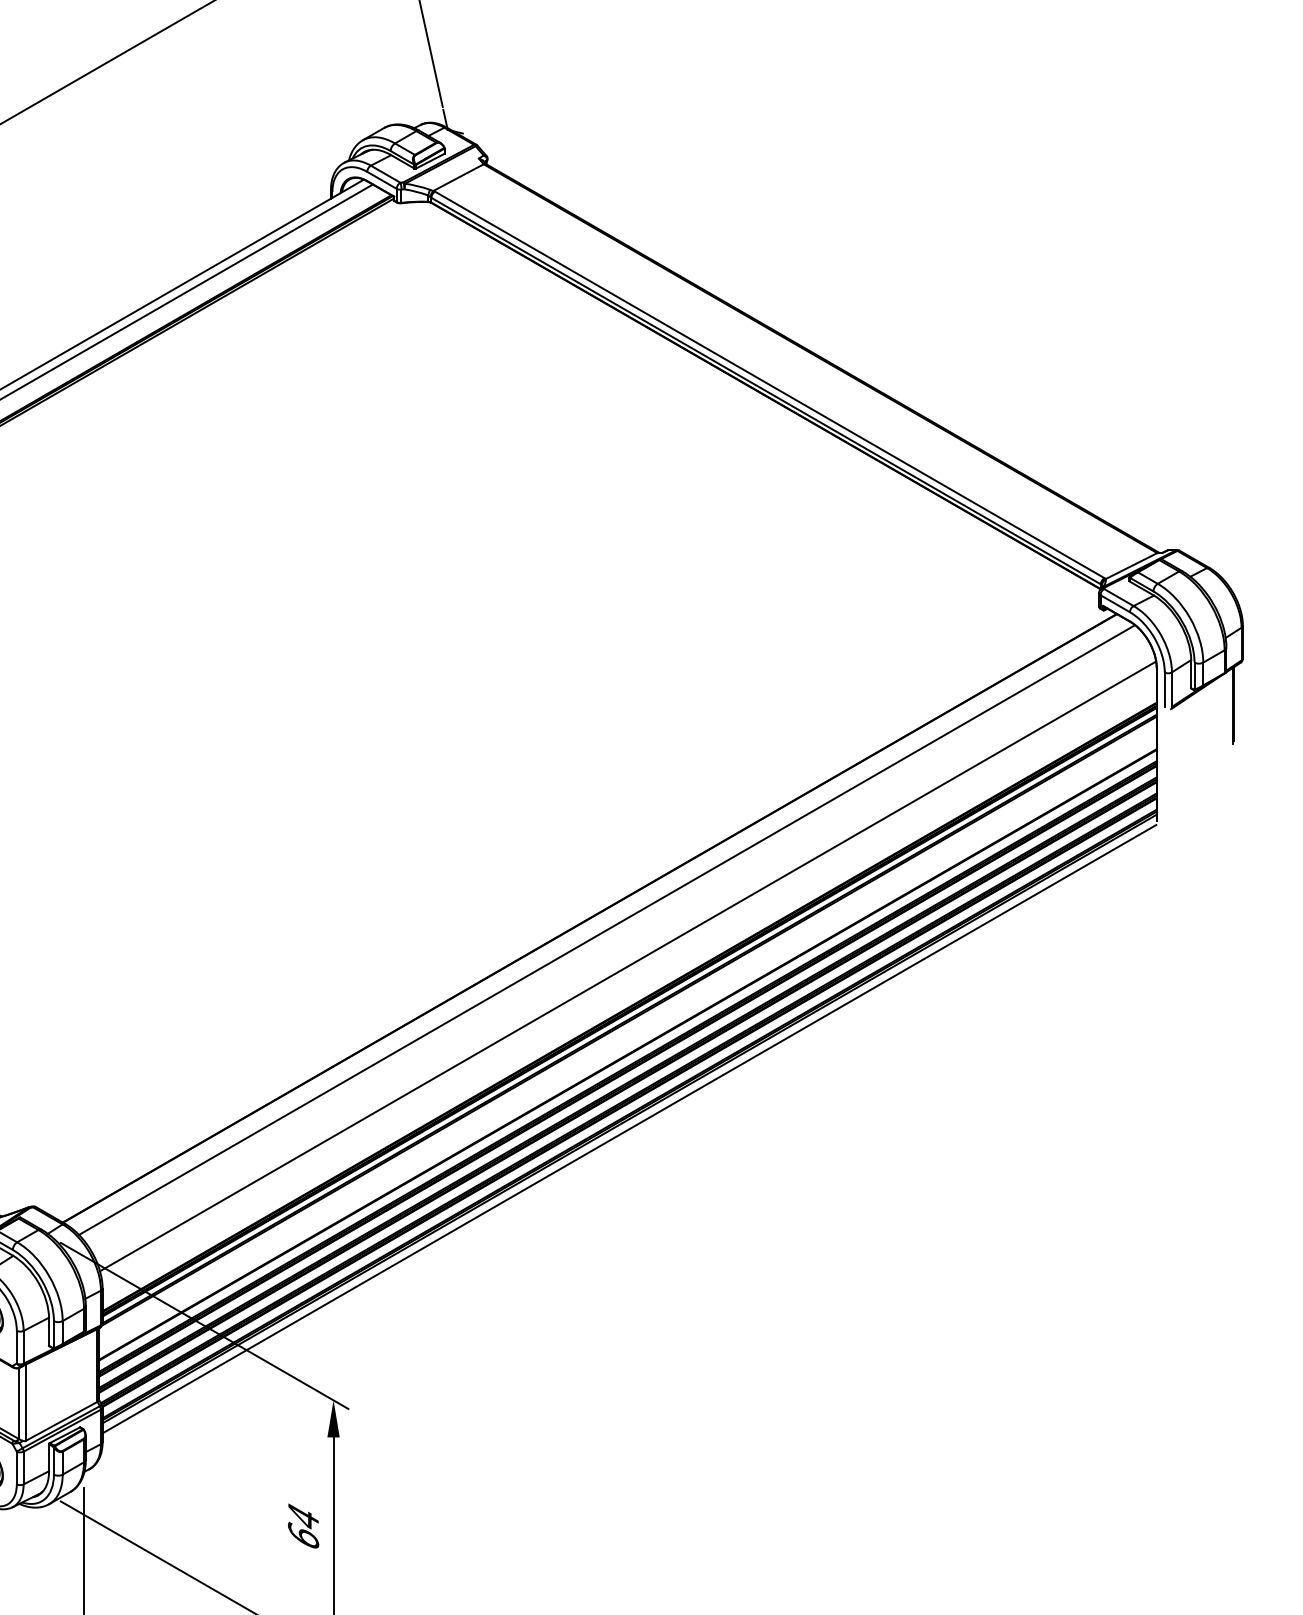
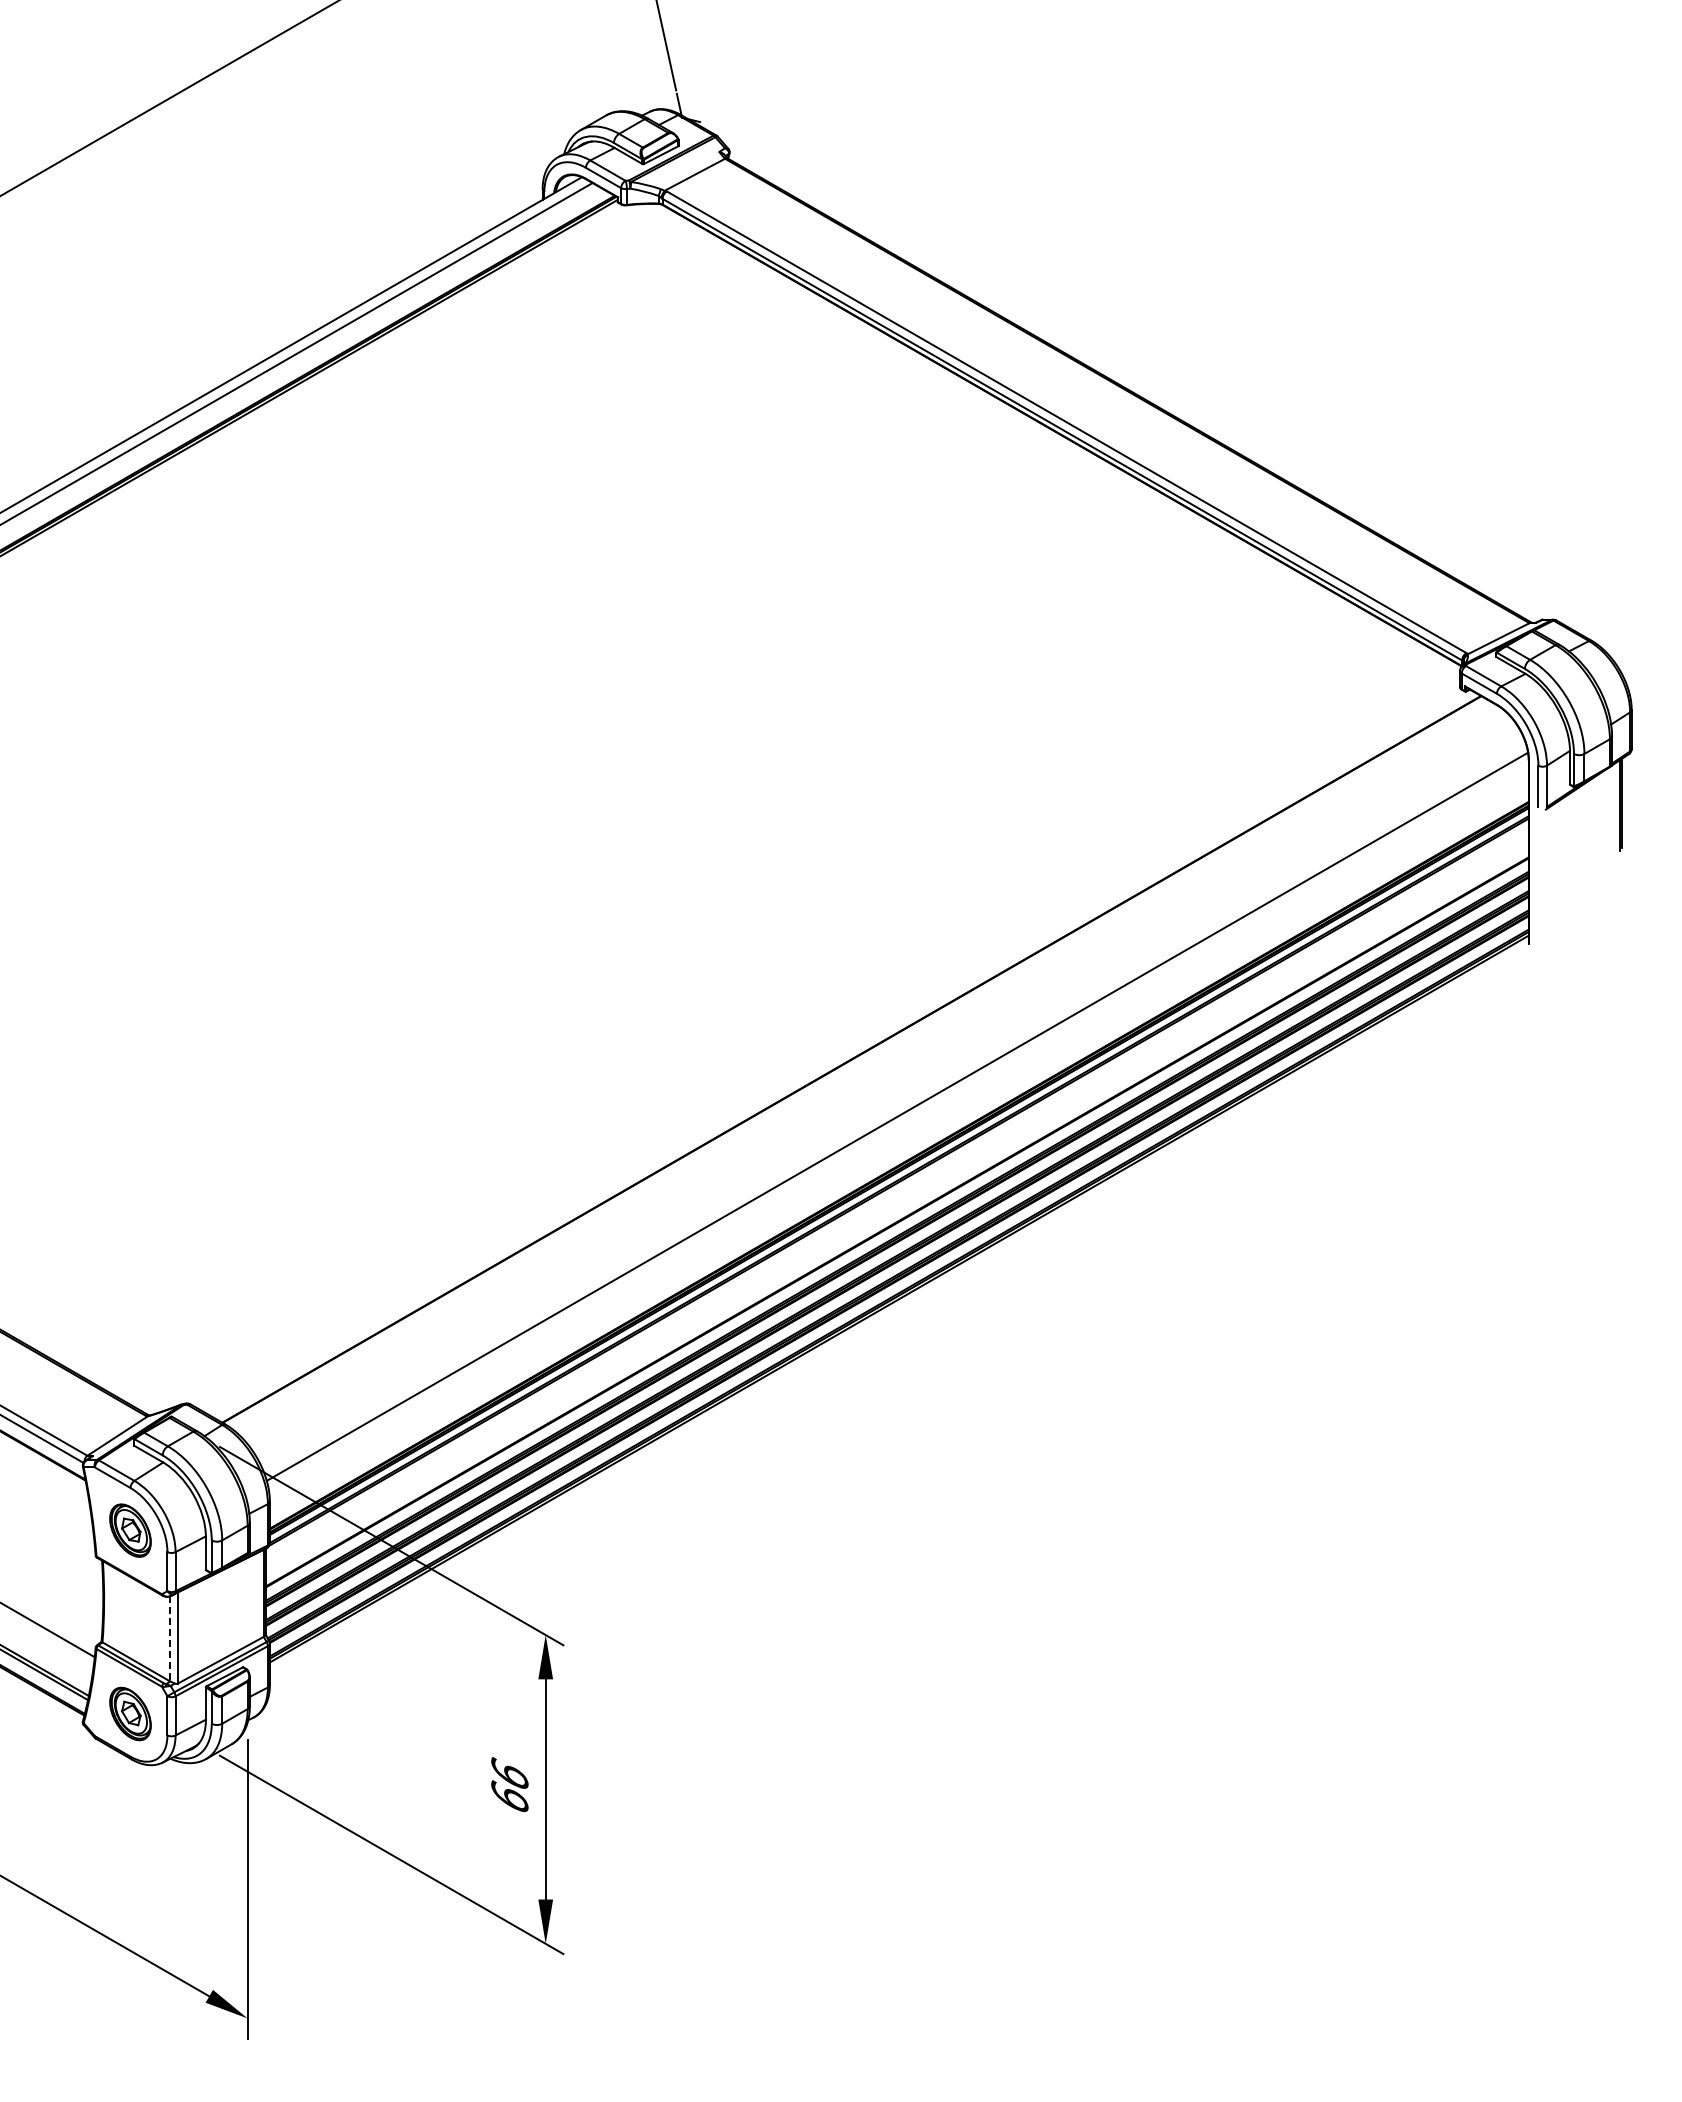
line: (607, 930) -> (872, 1073), removed
line: (628, 1128) -> (898, 1310), removed
line: (18, 1404) -> (169, 1639), solid -> dashed
text: (303, 1516) -> (509, 1773), 64 -> 66

